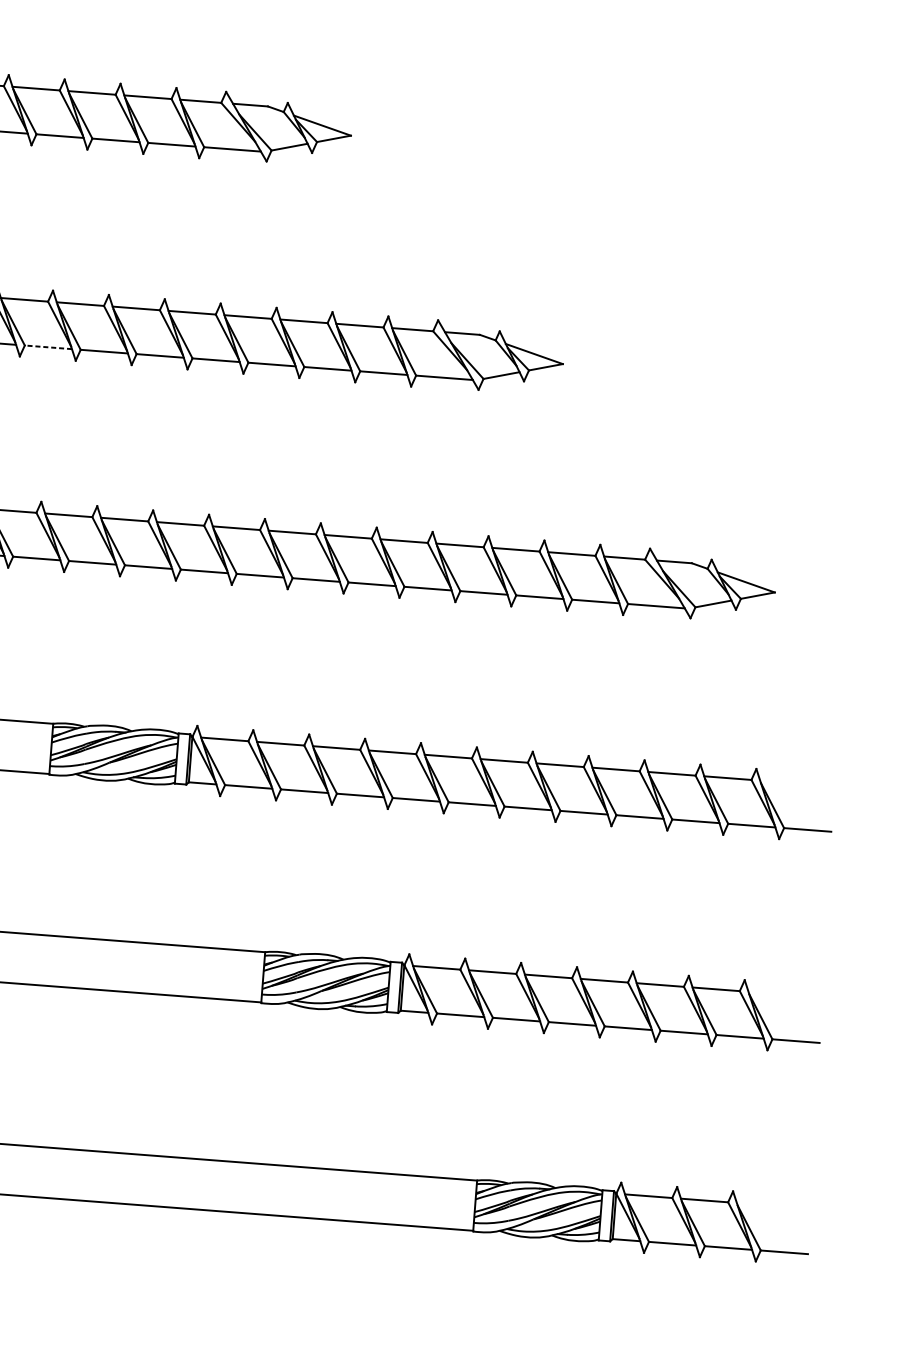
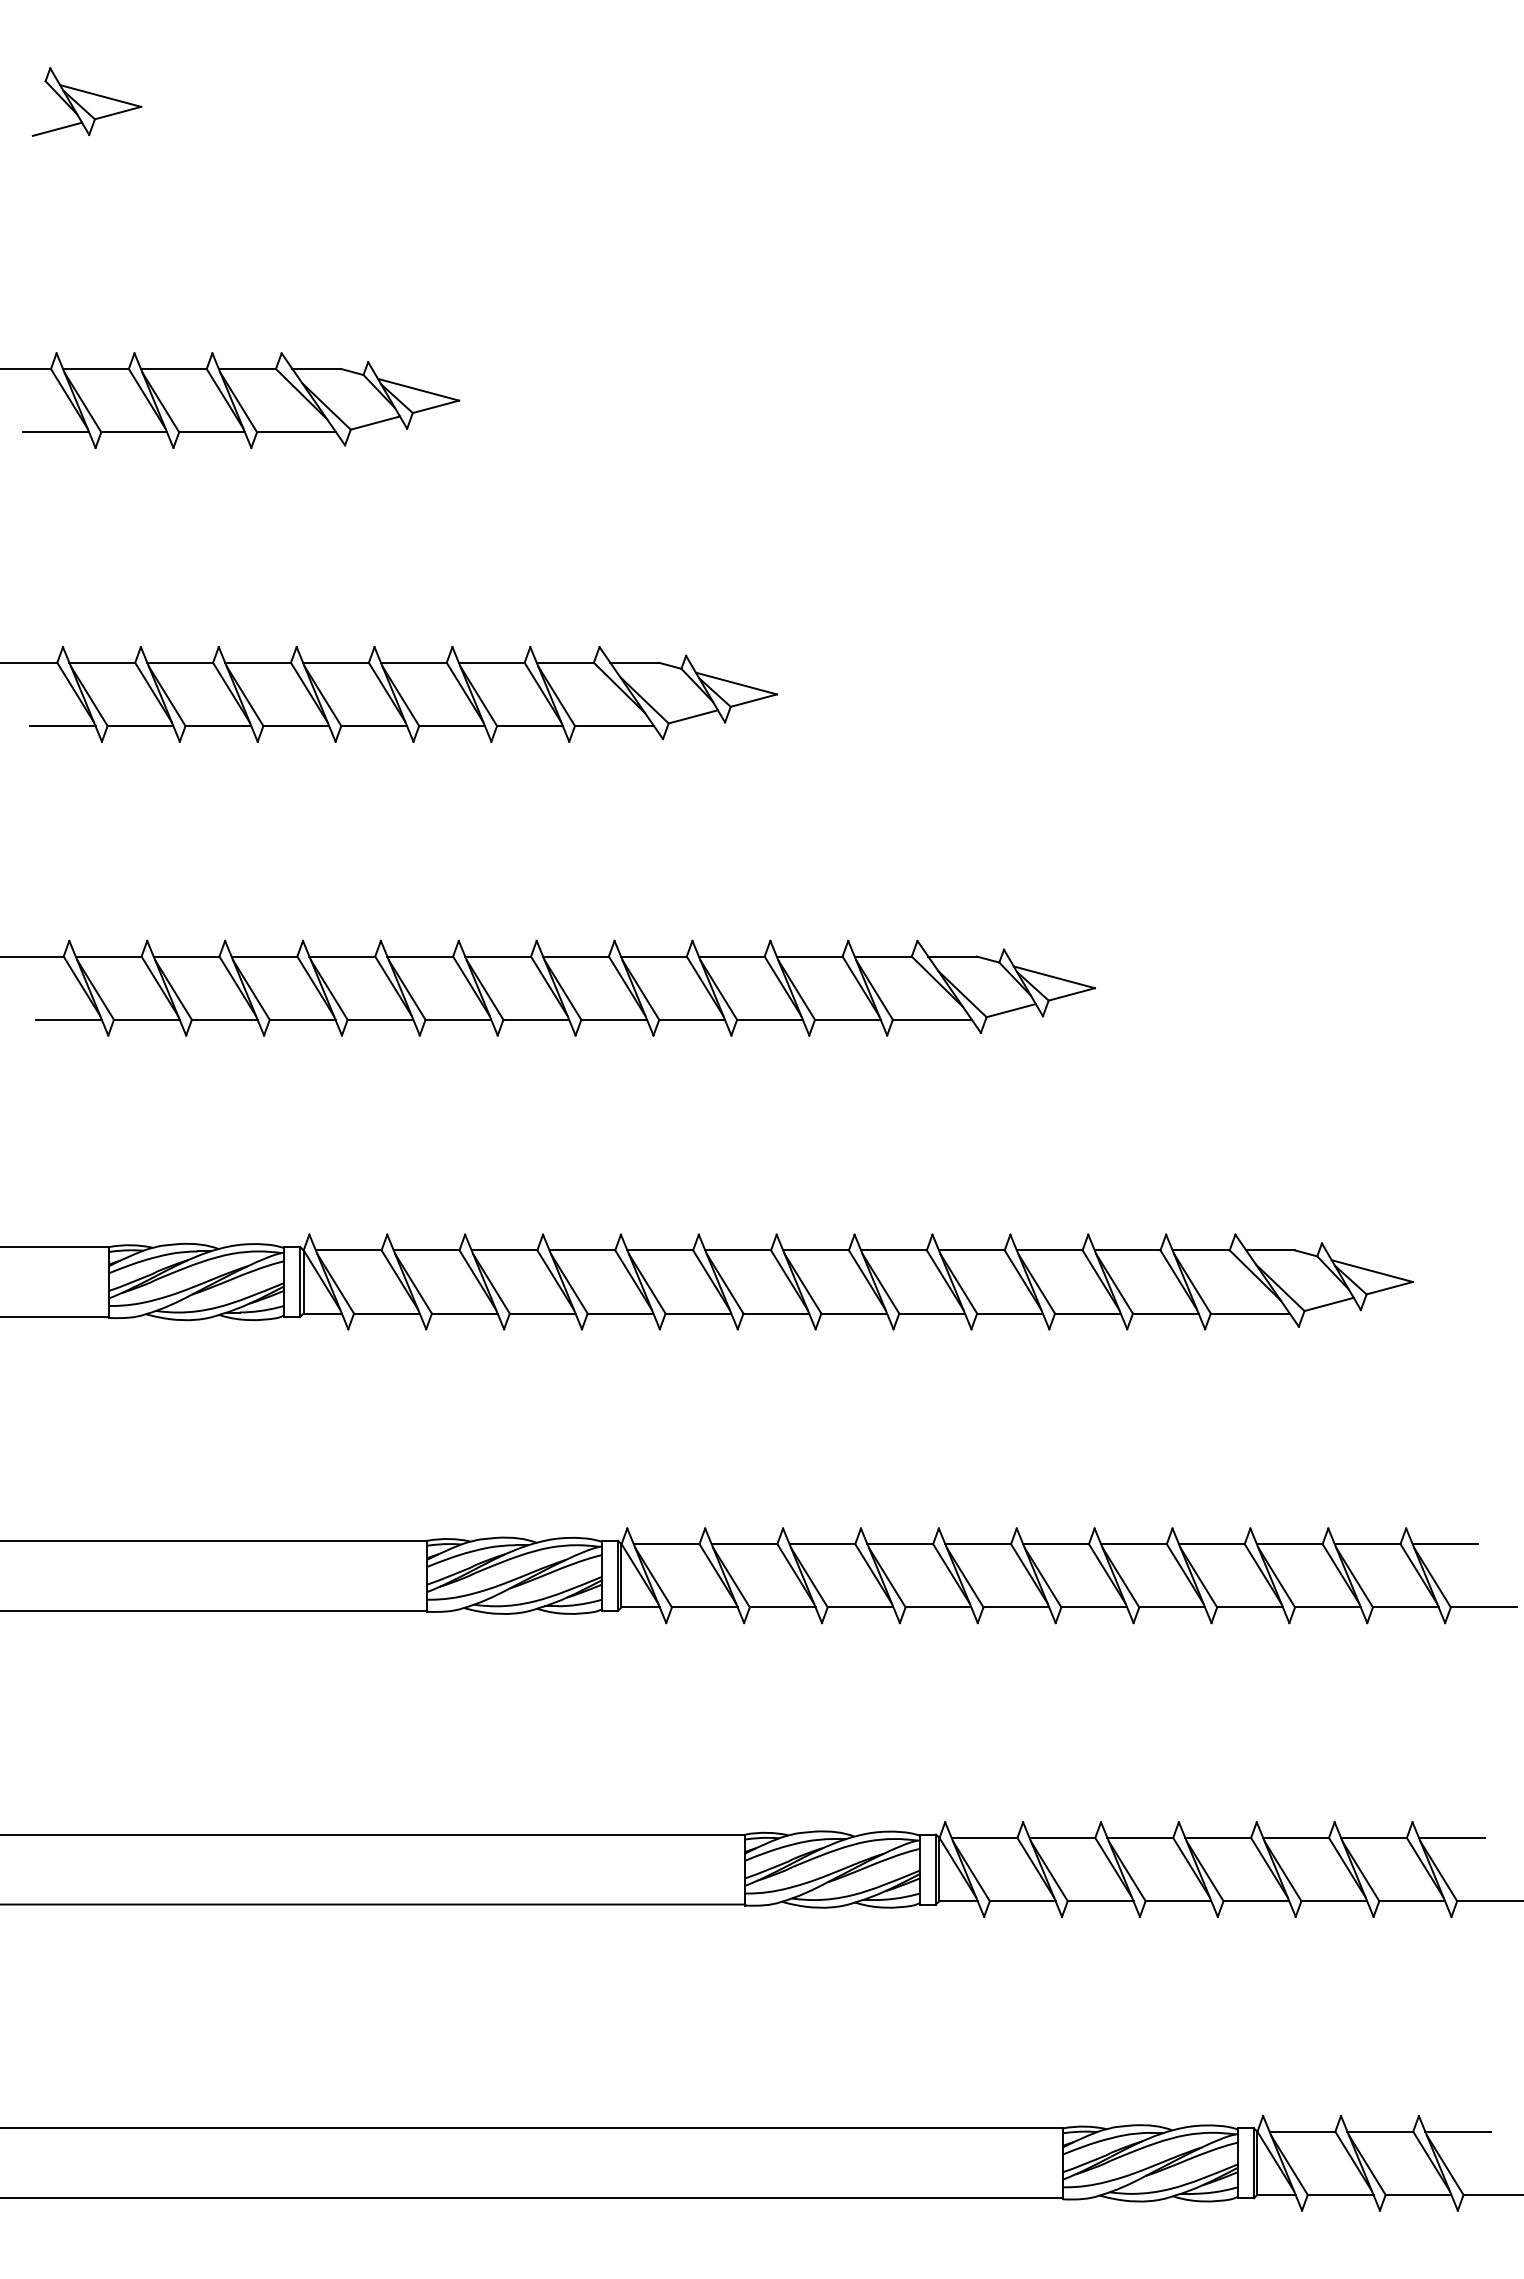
line: (48, 347) -> (380, 1019), dashed -> solid
line: (783, 782) -> (1445, 1544), added
line: (771, 993) -> (1451, 1837), added
line: (760, 1204) -> (1458, 2131), added

